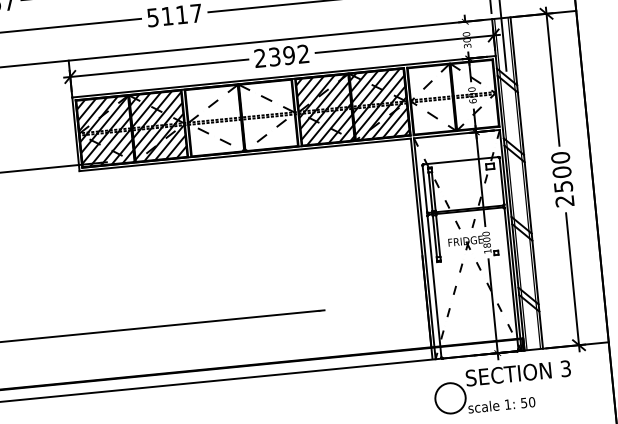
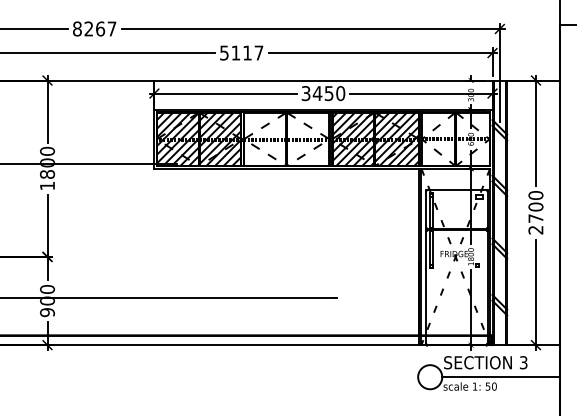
text: (282, 56) -> (323, 93), 2392 -> 3450
text: (562, 186) -> (535, 218), 2500 -> 2700
line: (538, 390) -> (500, 377), added

